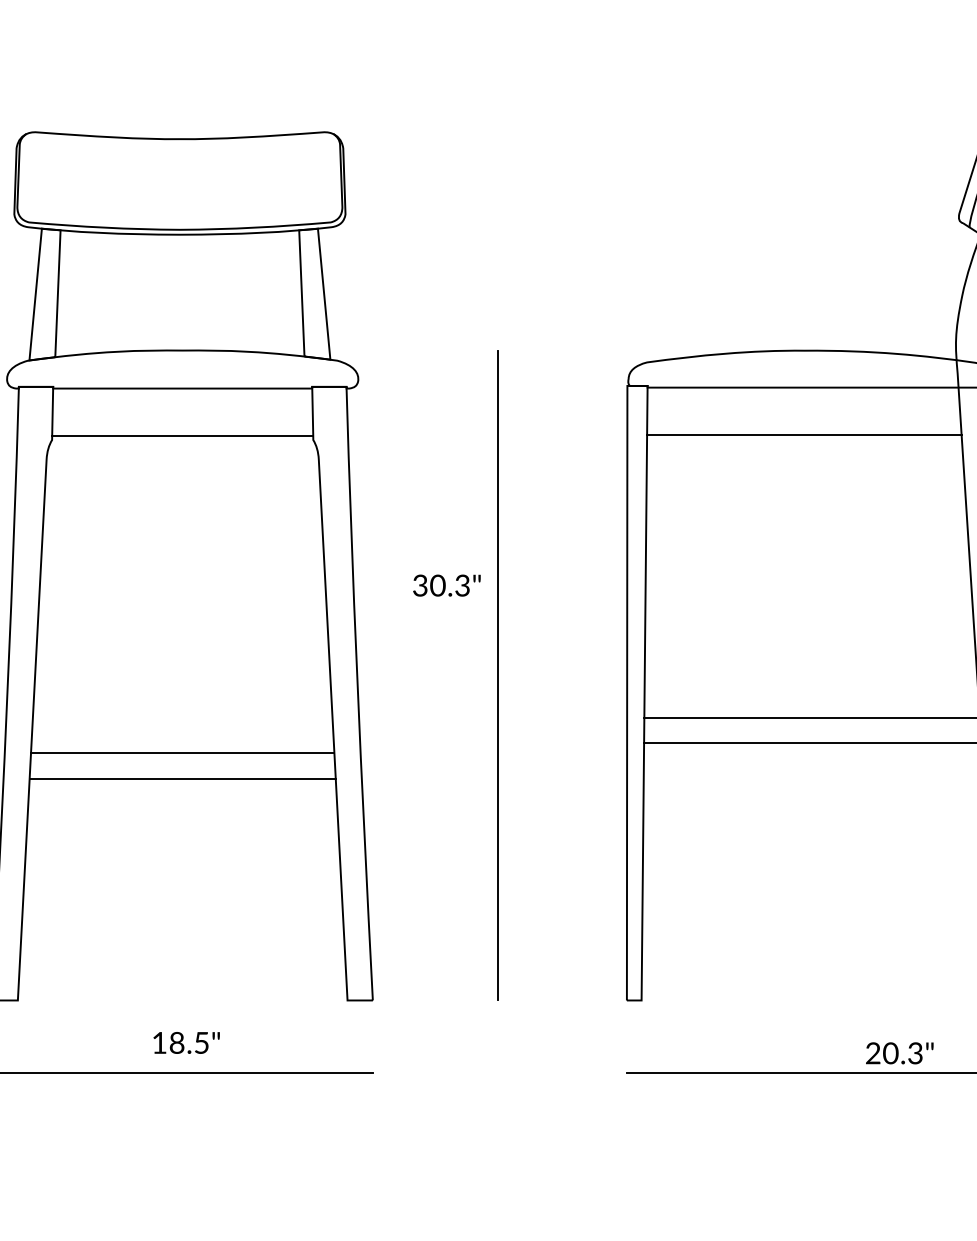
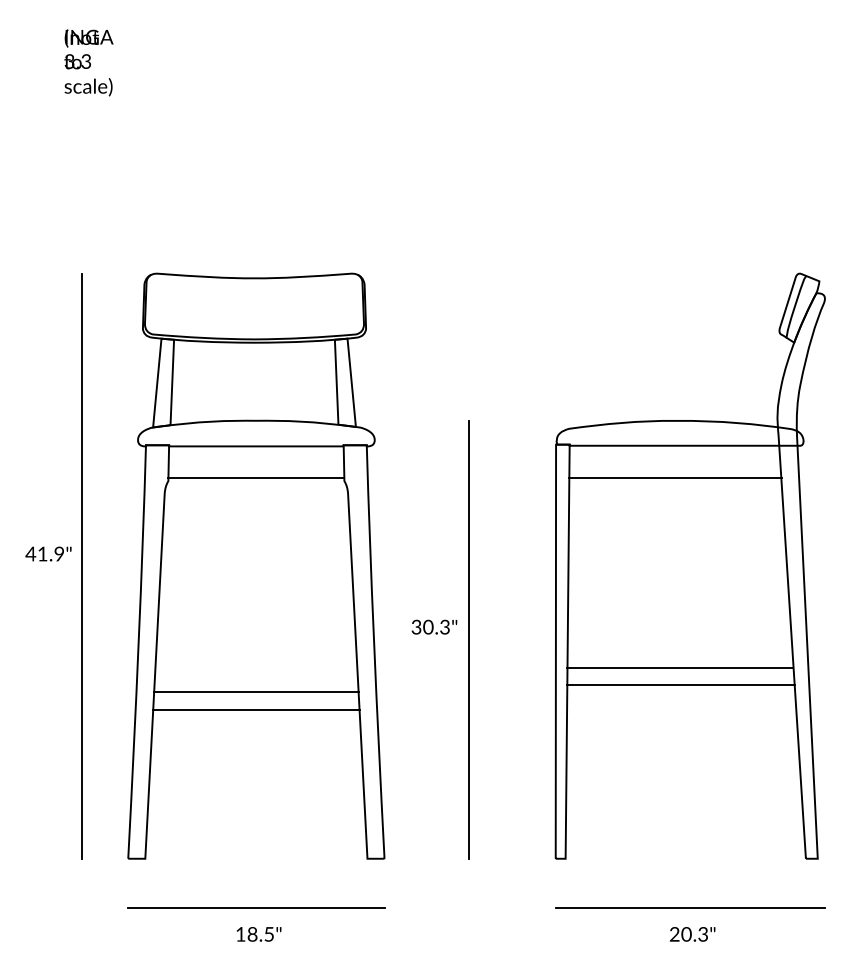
text: (447, 584) -> (434, 626), moved
text: (185, 1043) -> (258, 934), moved
text: (899, 1053) -> (692, 934), moved

